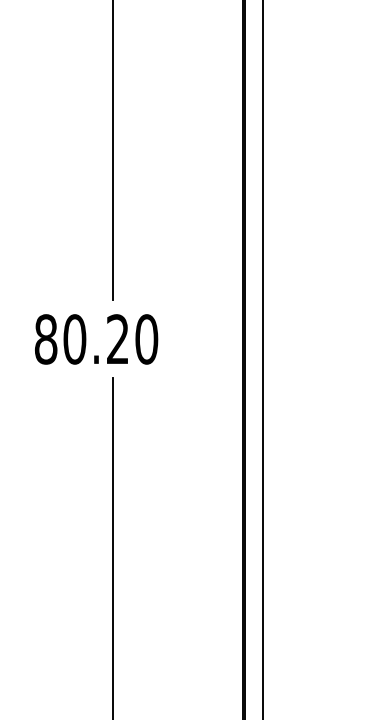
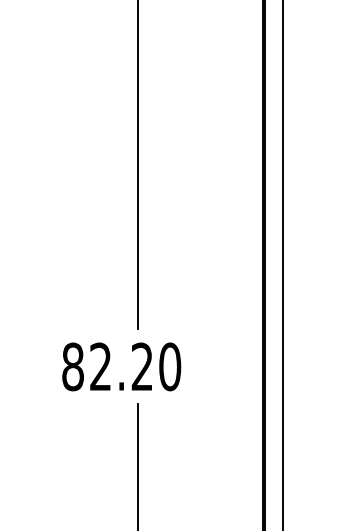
text: (74, 339) -> (100, 366), 80.20 -> 82.20

